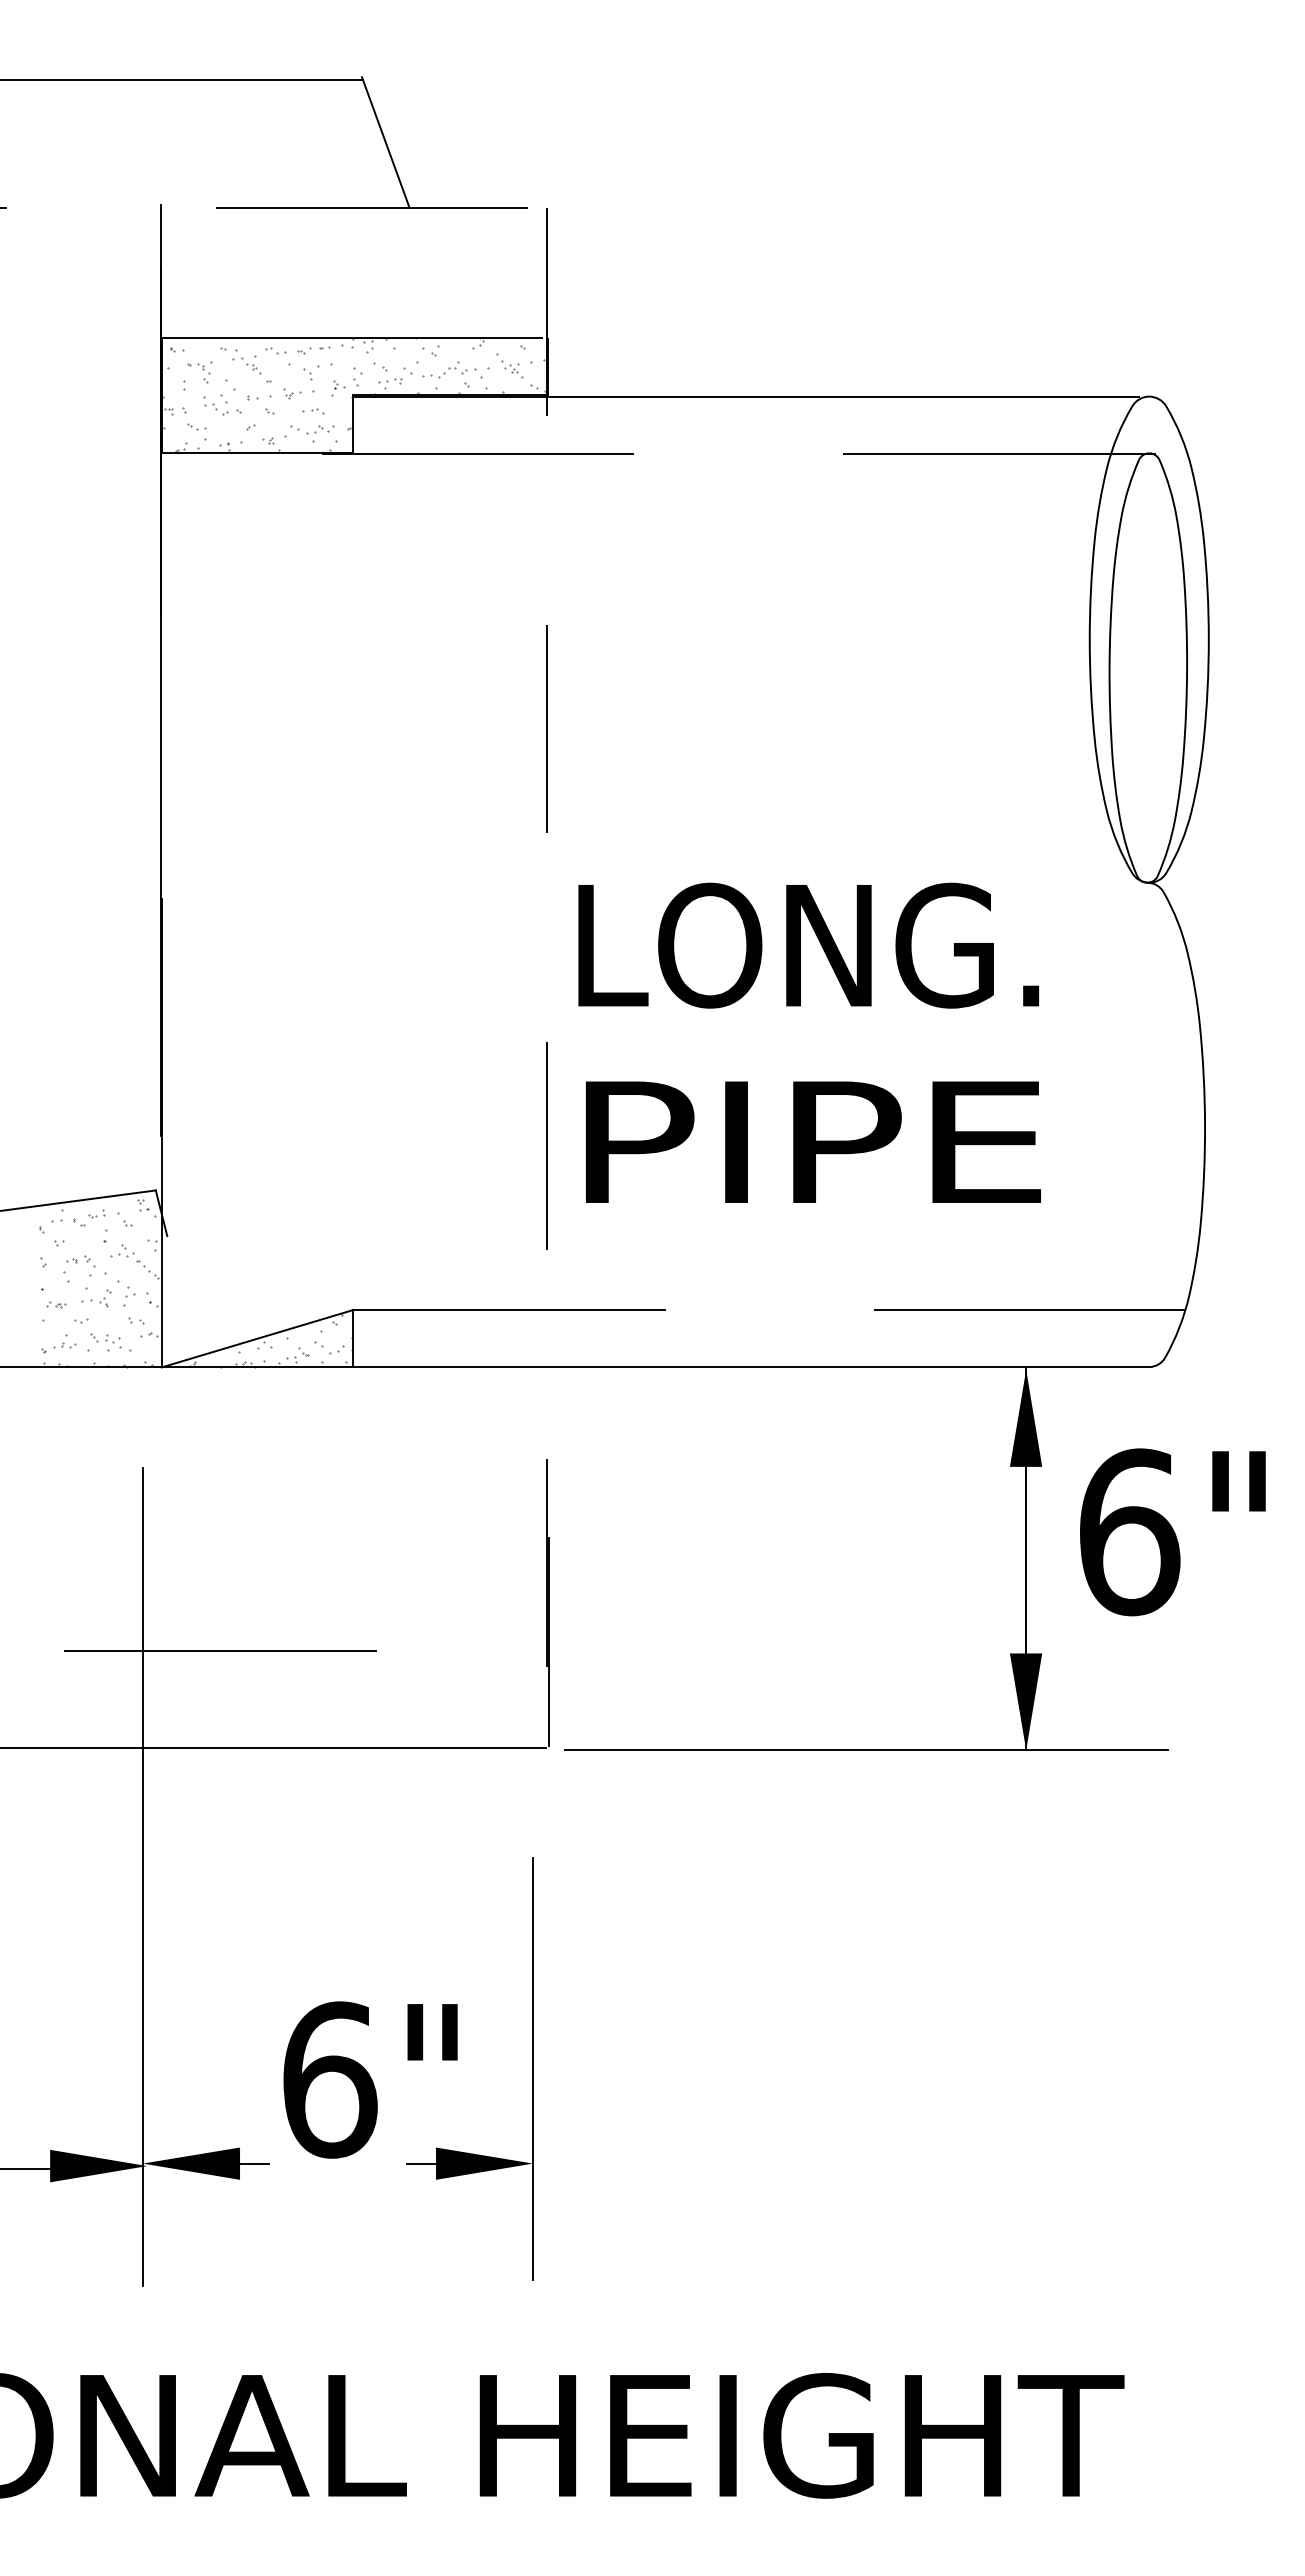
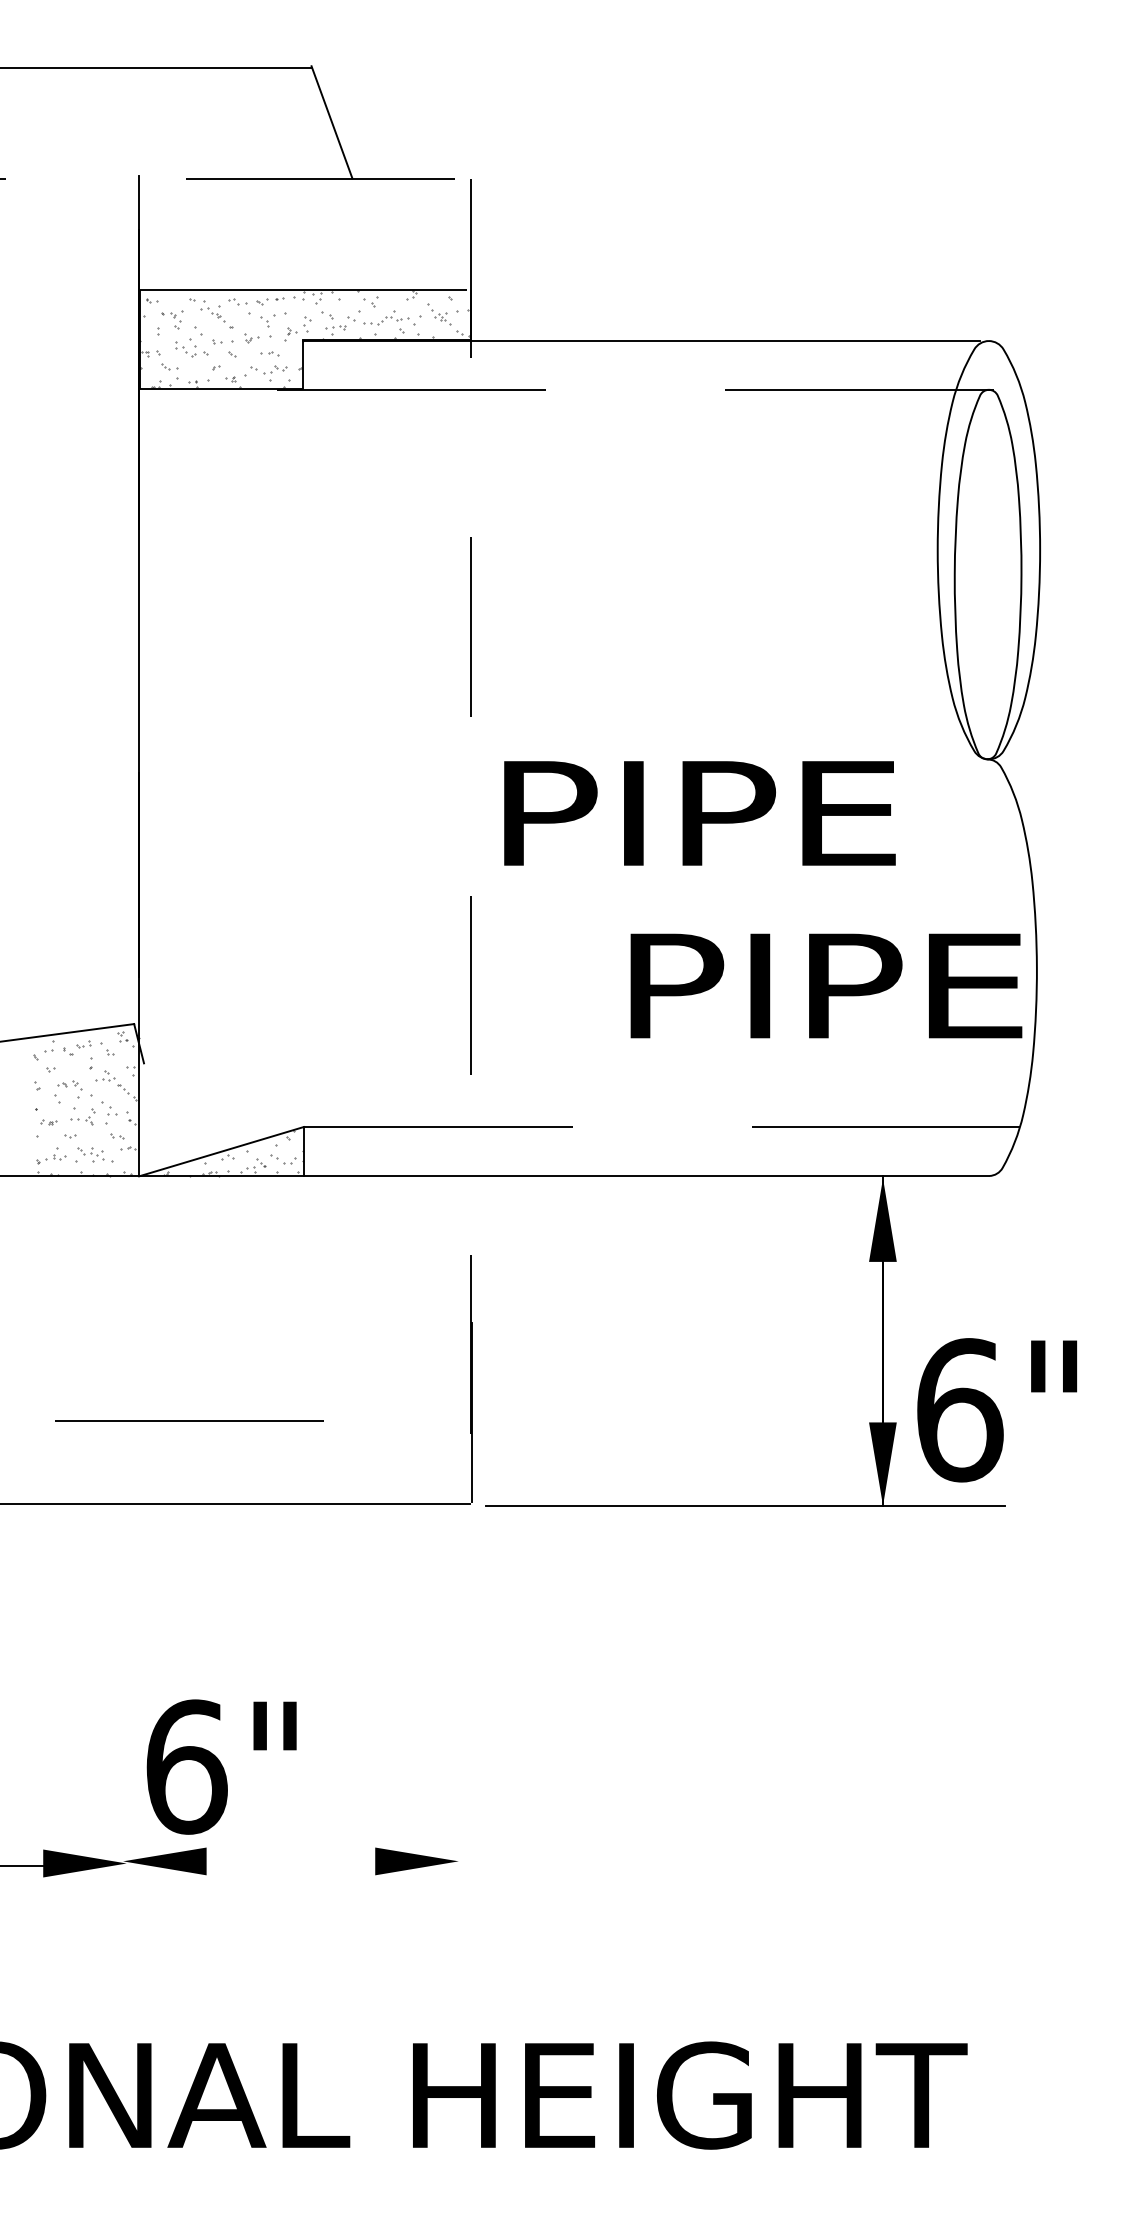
text: (809, 945) -> (696, 813), LONG. -> PIPE
text: (813, 1141) -> (826, 985), moved
text: (1172, 1532) -> (996, 1410), moved
line: (142, 1876) -> (122, 1614), removed
line: (533, 2068) -> (459, 1779), removed
text: (370, 2079) -> (221, 1766), moved
line: (254, 2163) -> (219, 1861), removed
line: (421, 2163) -> (362, 1861), removed

